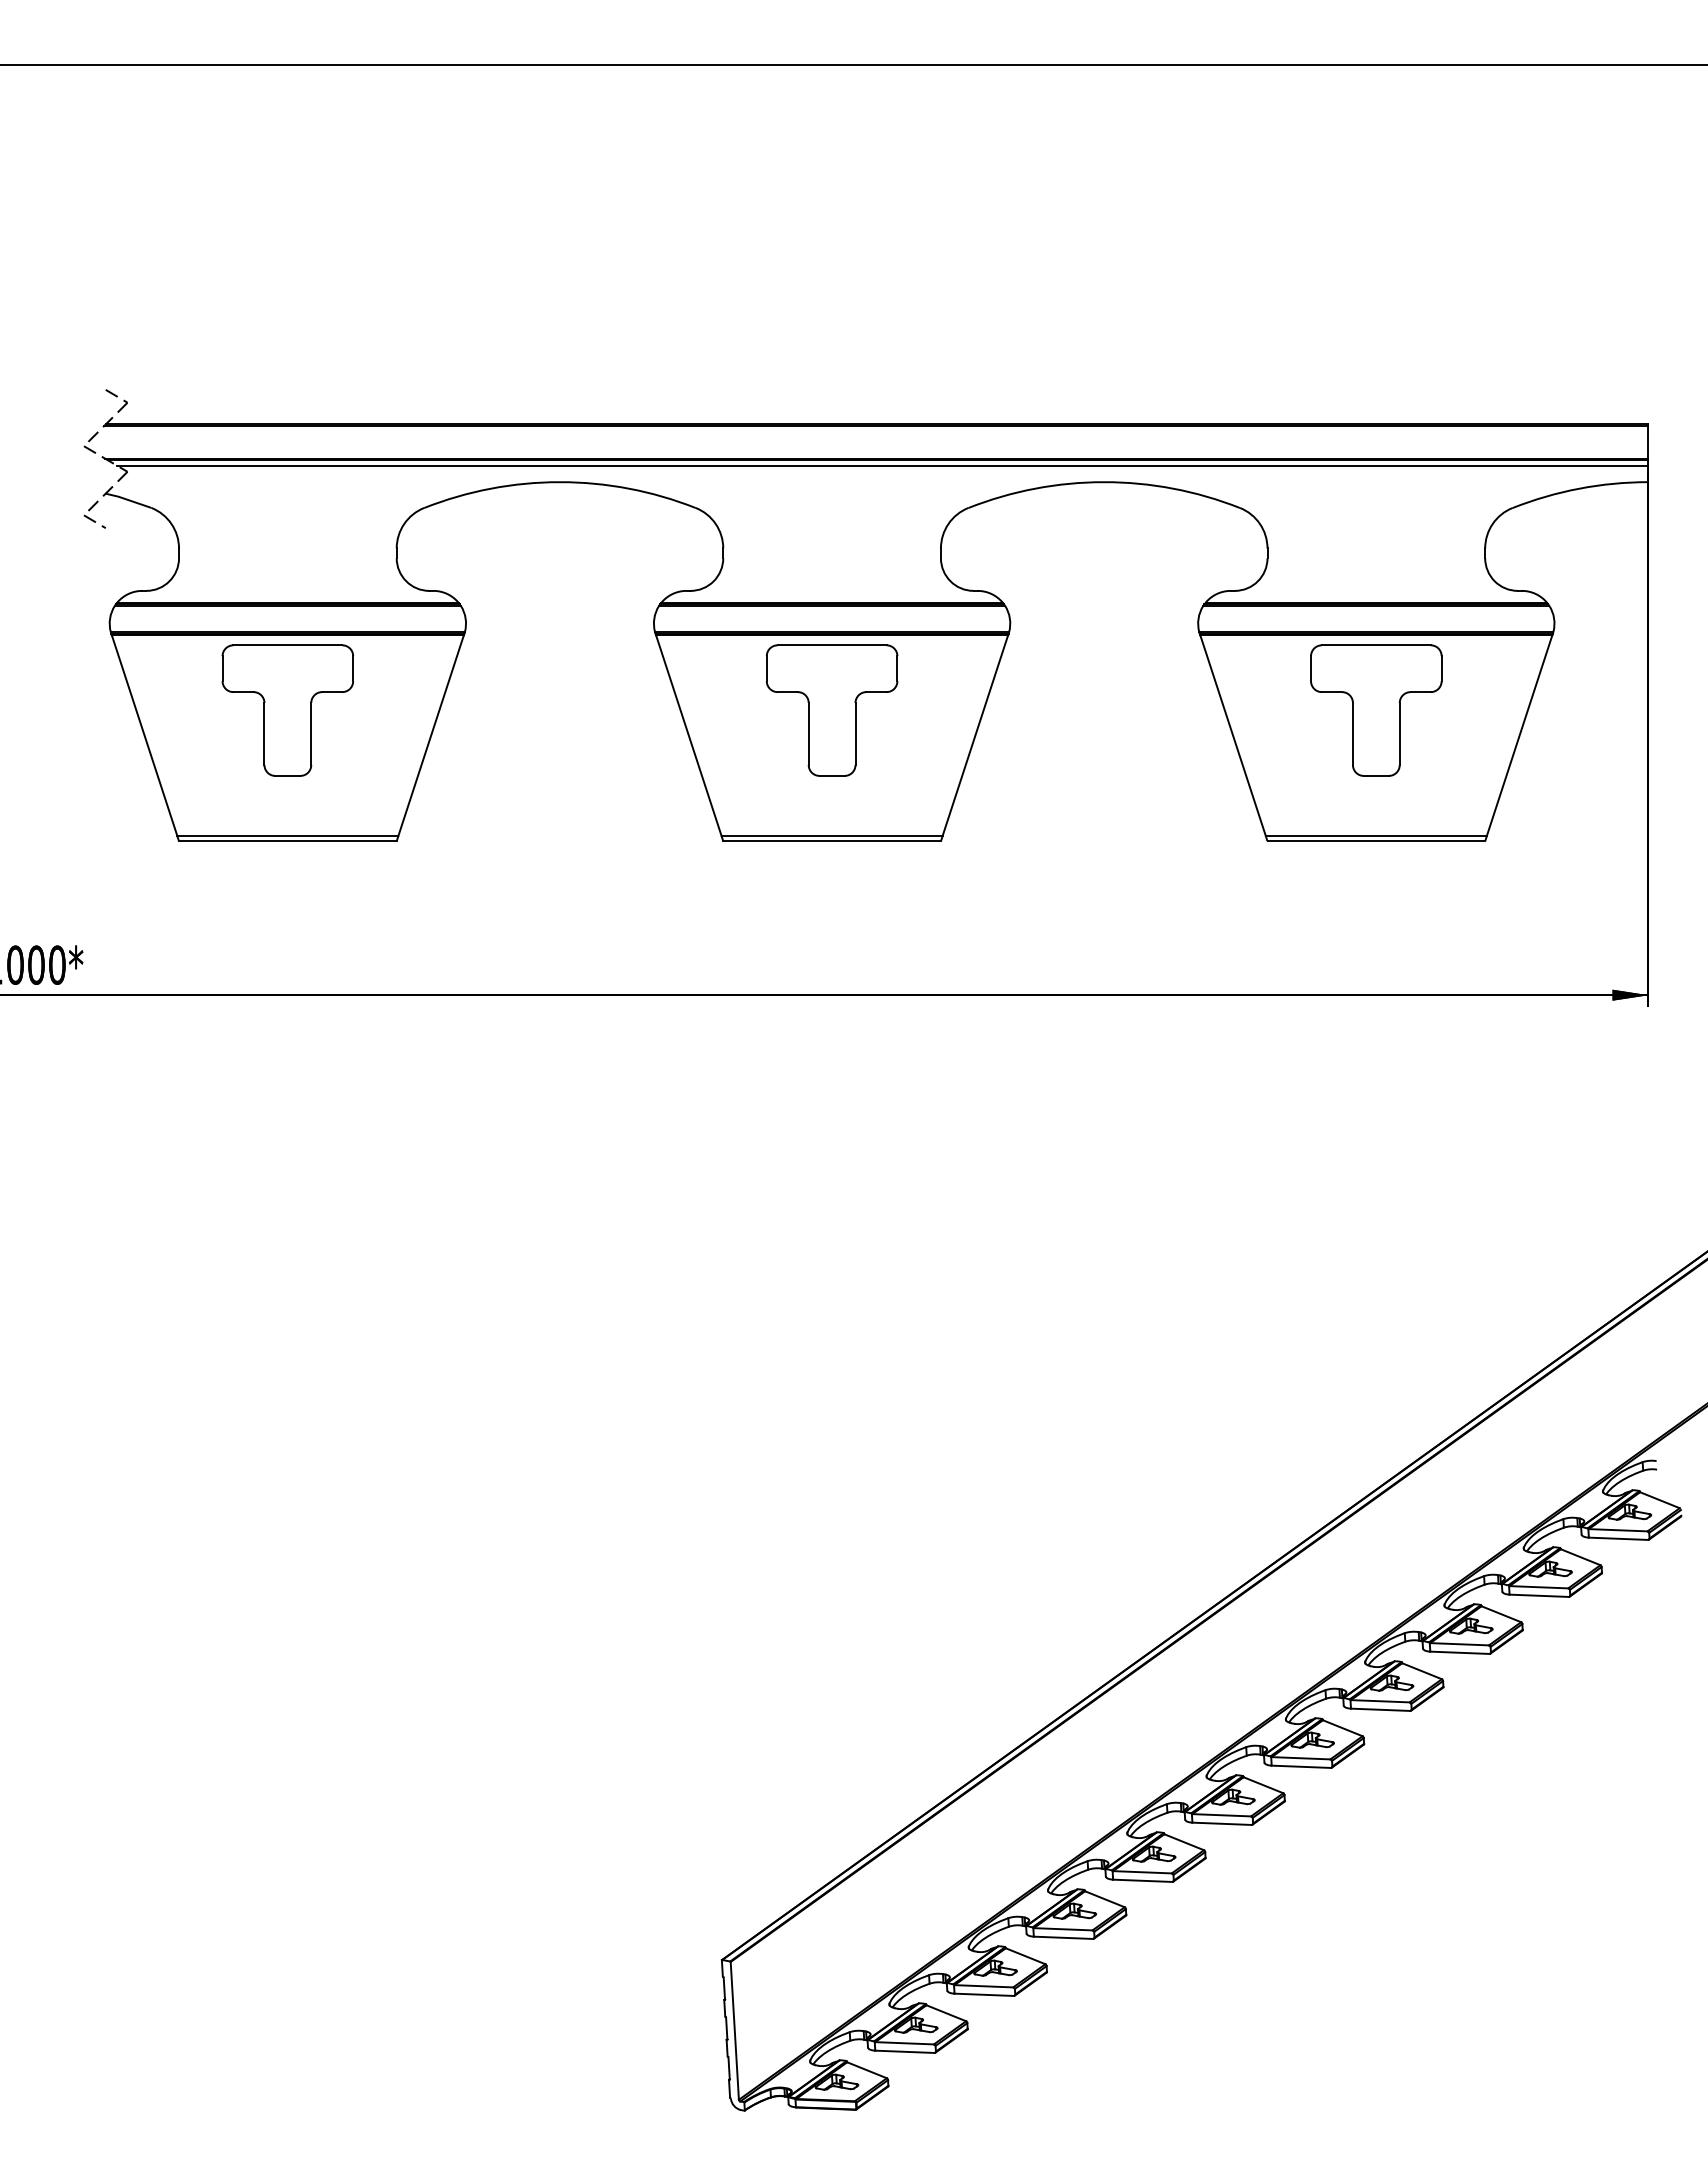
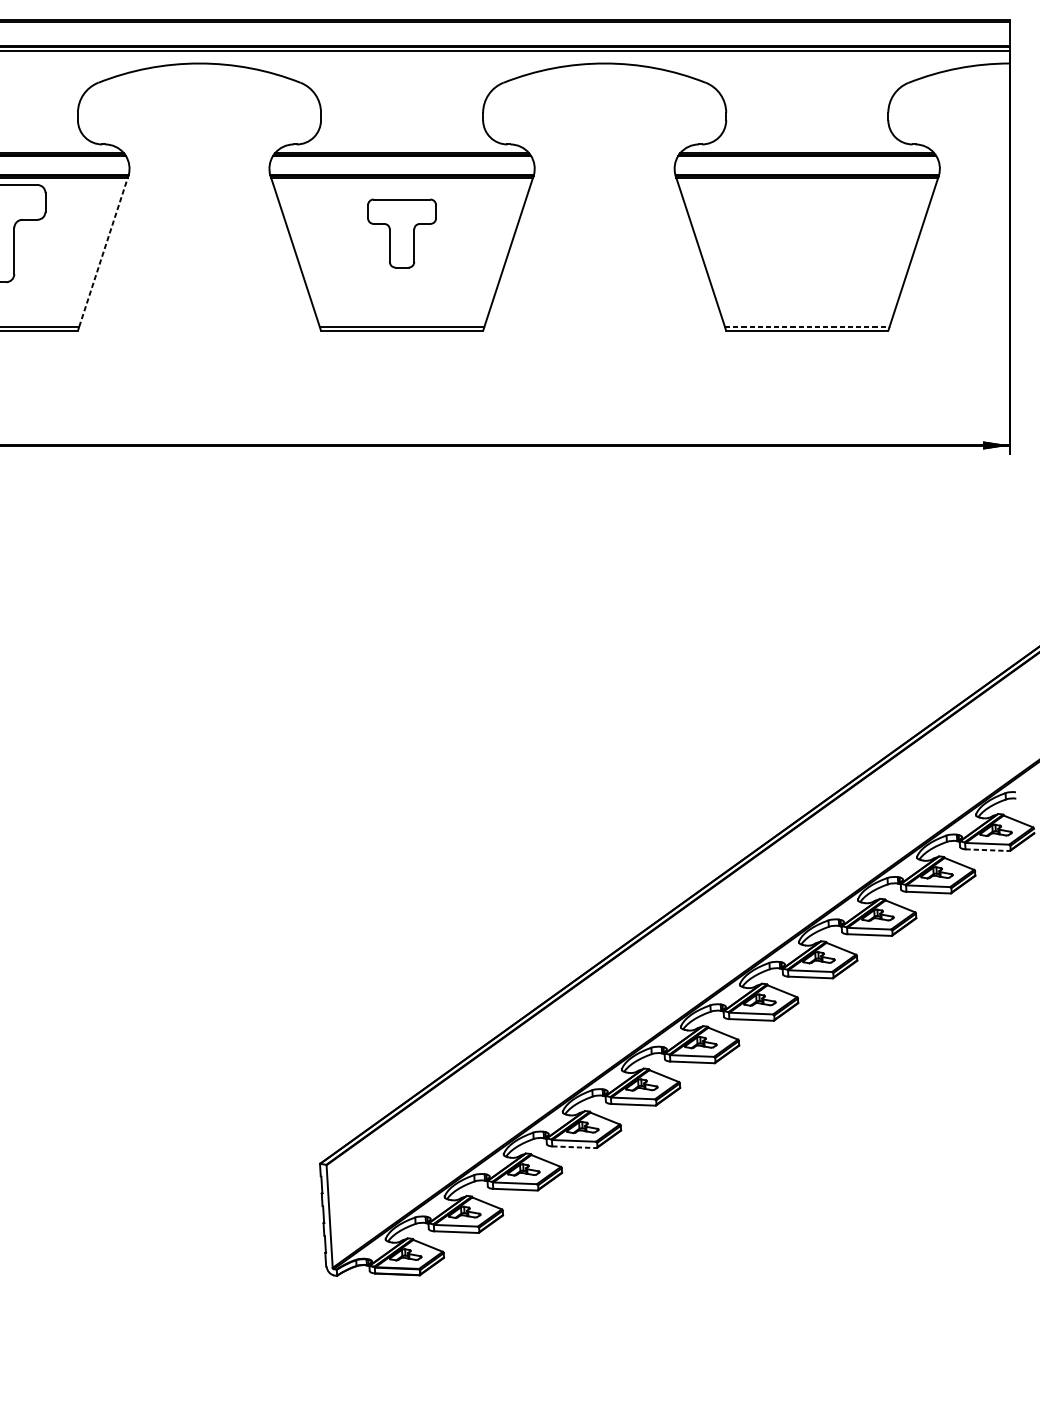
part: (831, 710) -> (401, 233), size x0.7
part: (1376, 710) -> (807, 233), removed
line: (431, 735) -> (103, 252), solid -> dashed
line: (1376, 835) -> (807, 326), solid -> dashed
line: (1618, 1538) -> (987, 849), solid -> dashed
line: (1063, 1937) -> (574, 1147), solid -> dashed

